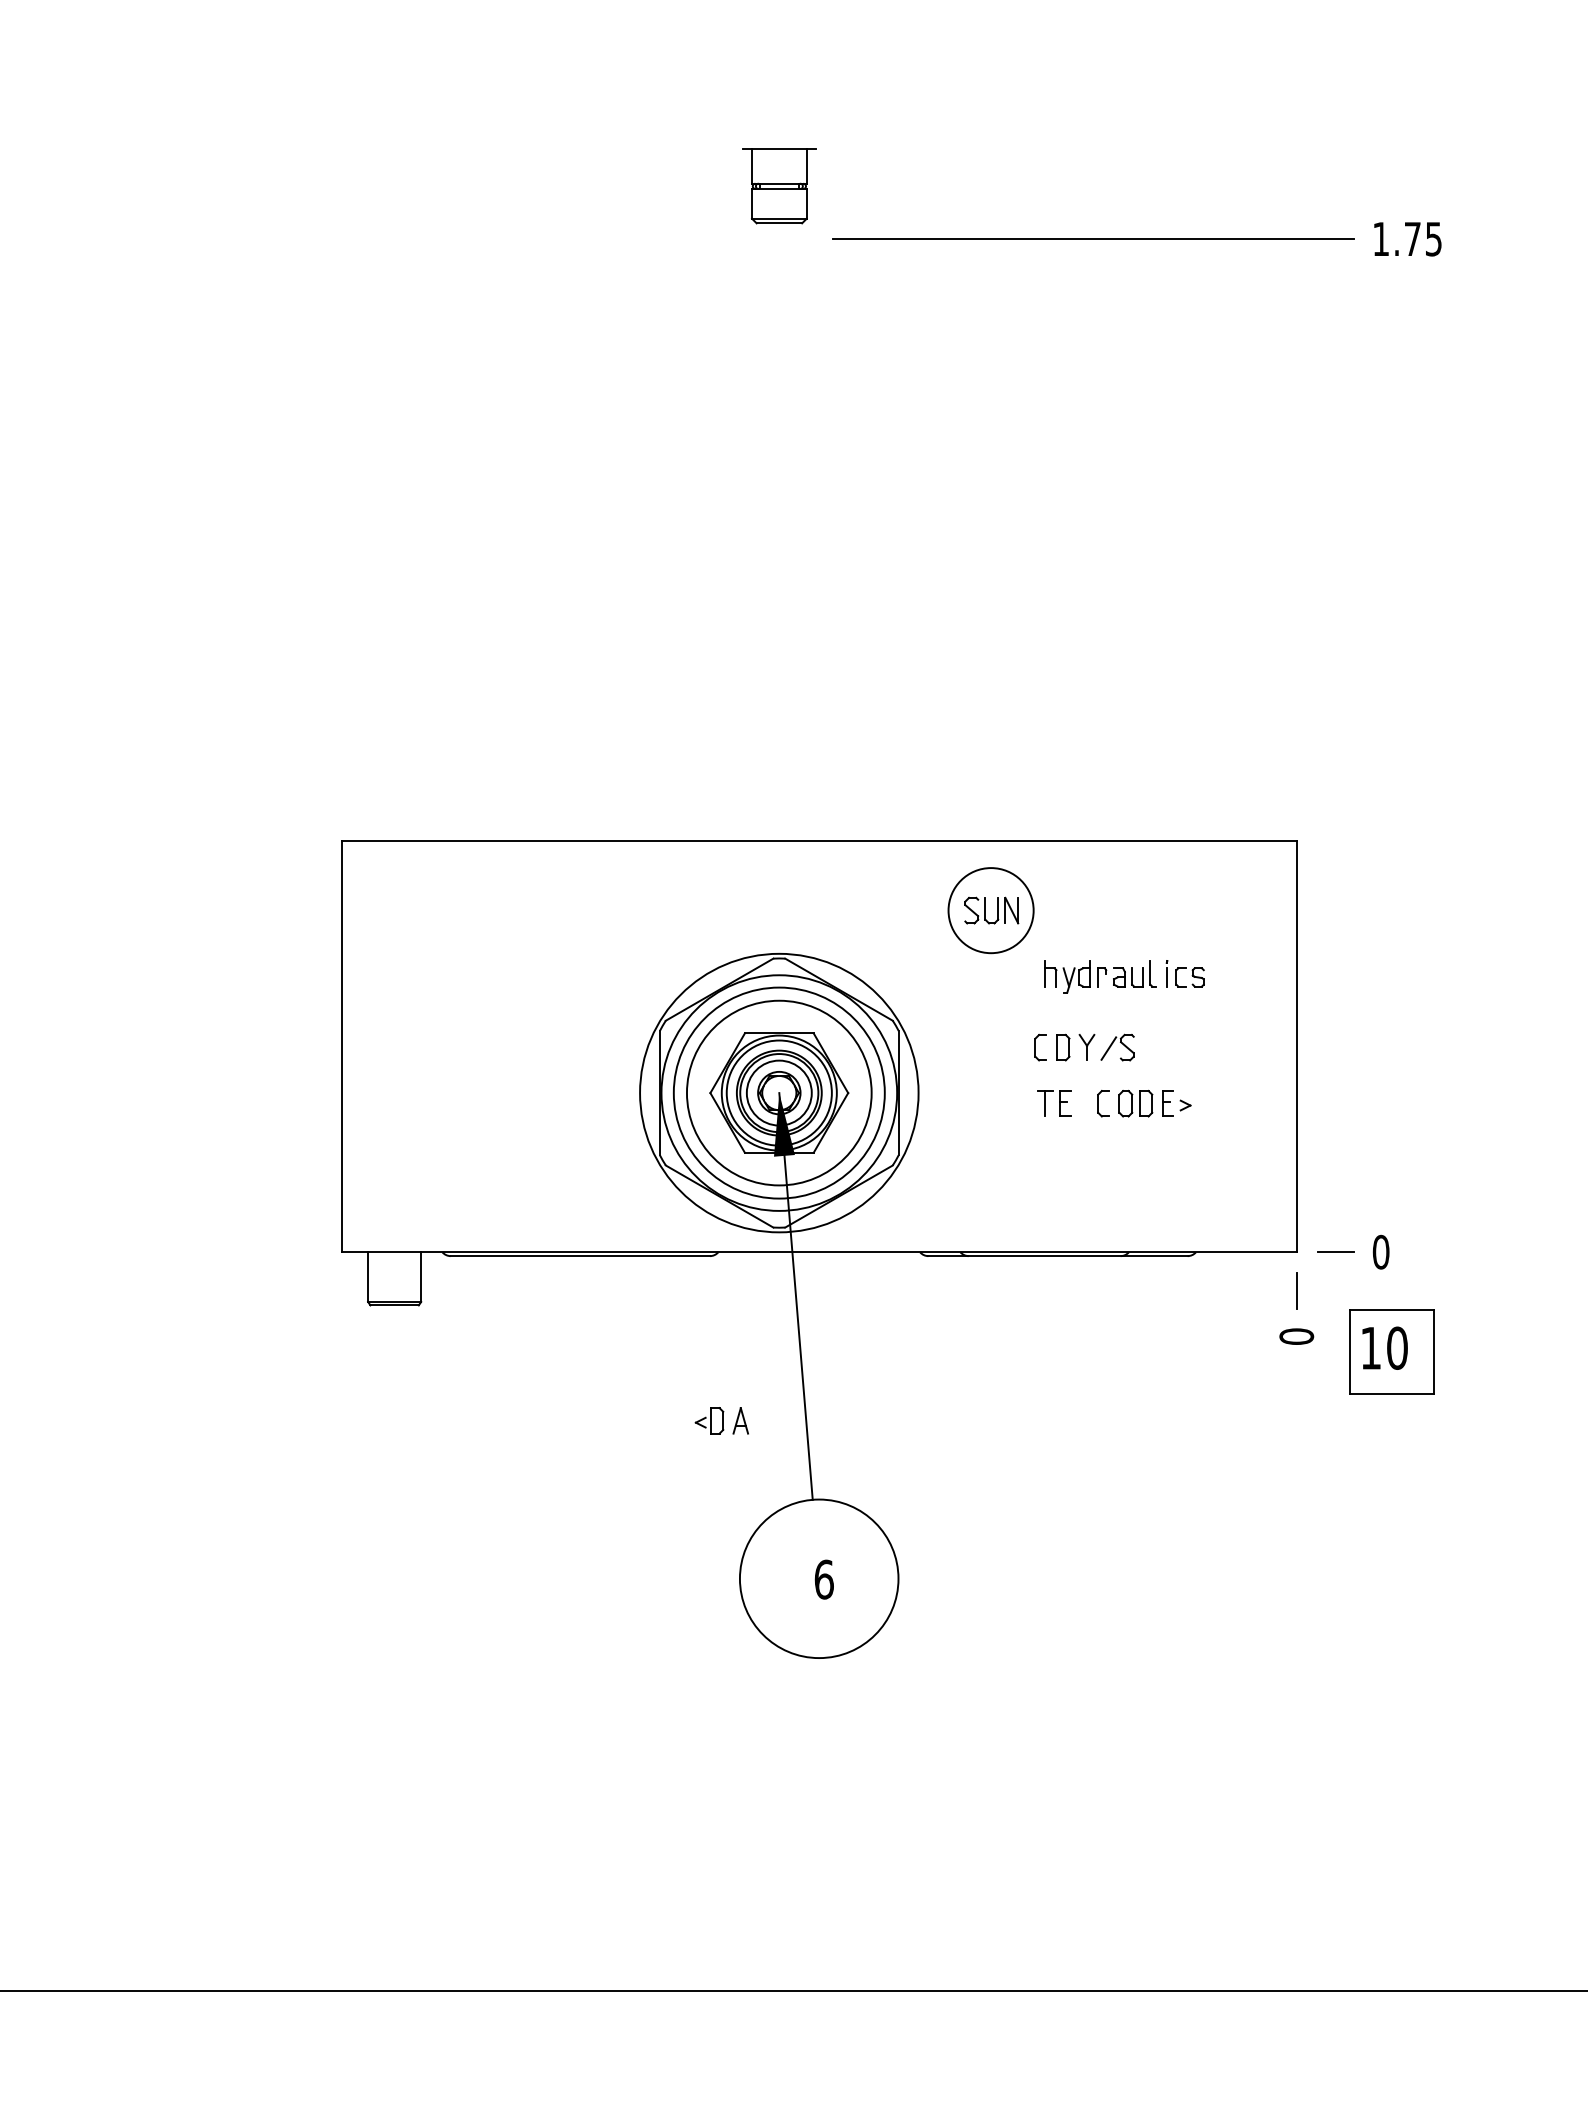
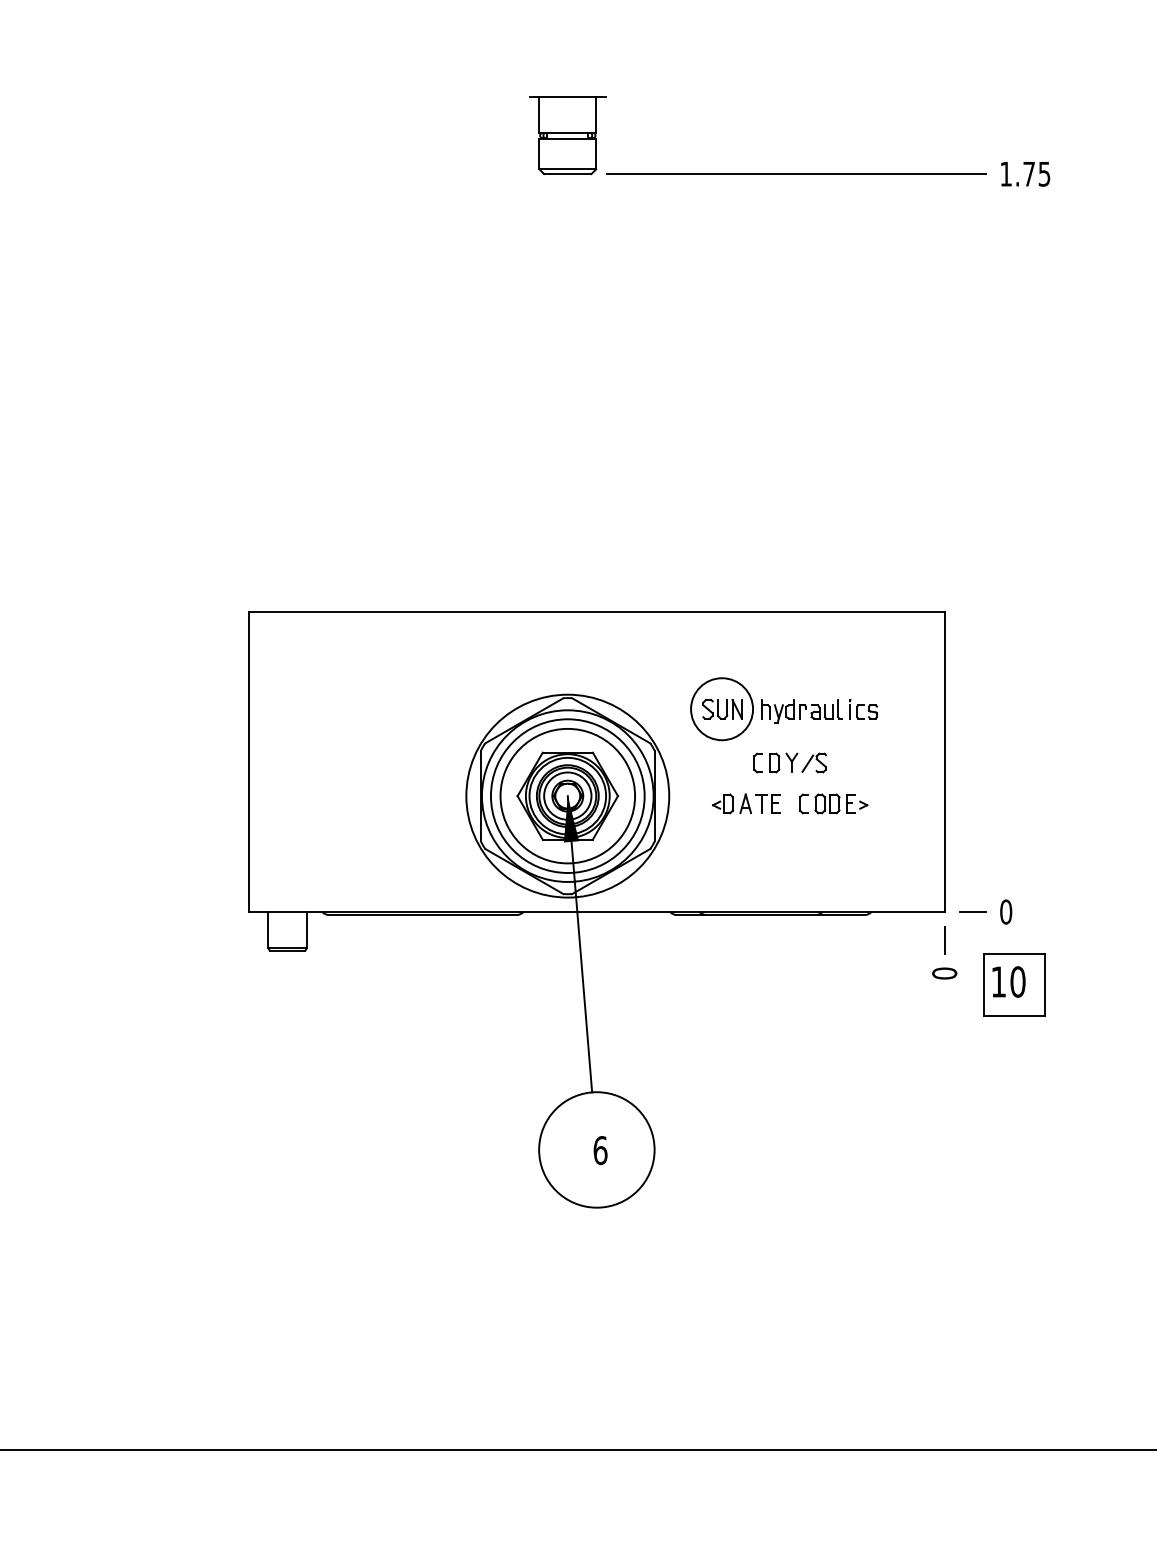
part: (778, 186) -> (567, 135), size x1.43
part: (990, 910) -> (721, 709), moved
part: (722, 1420) -> (732, 803), moved

